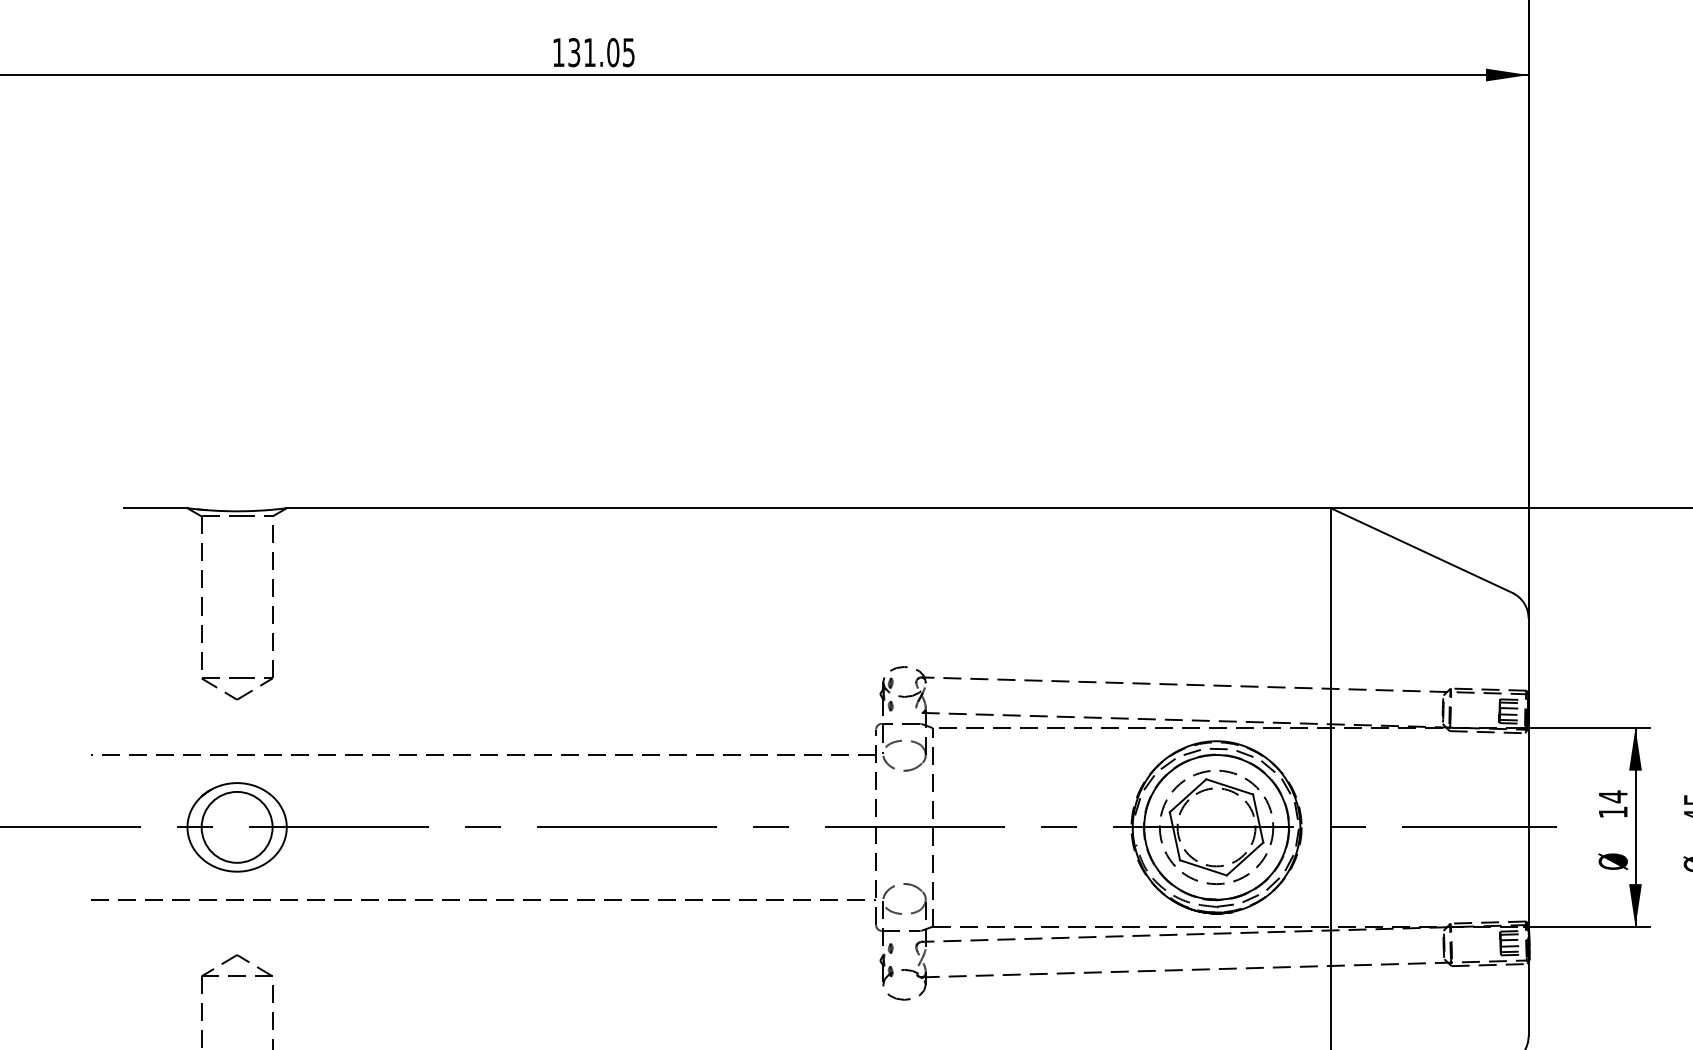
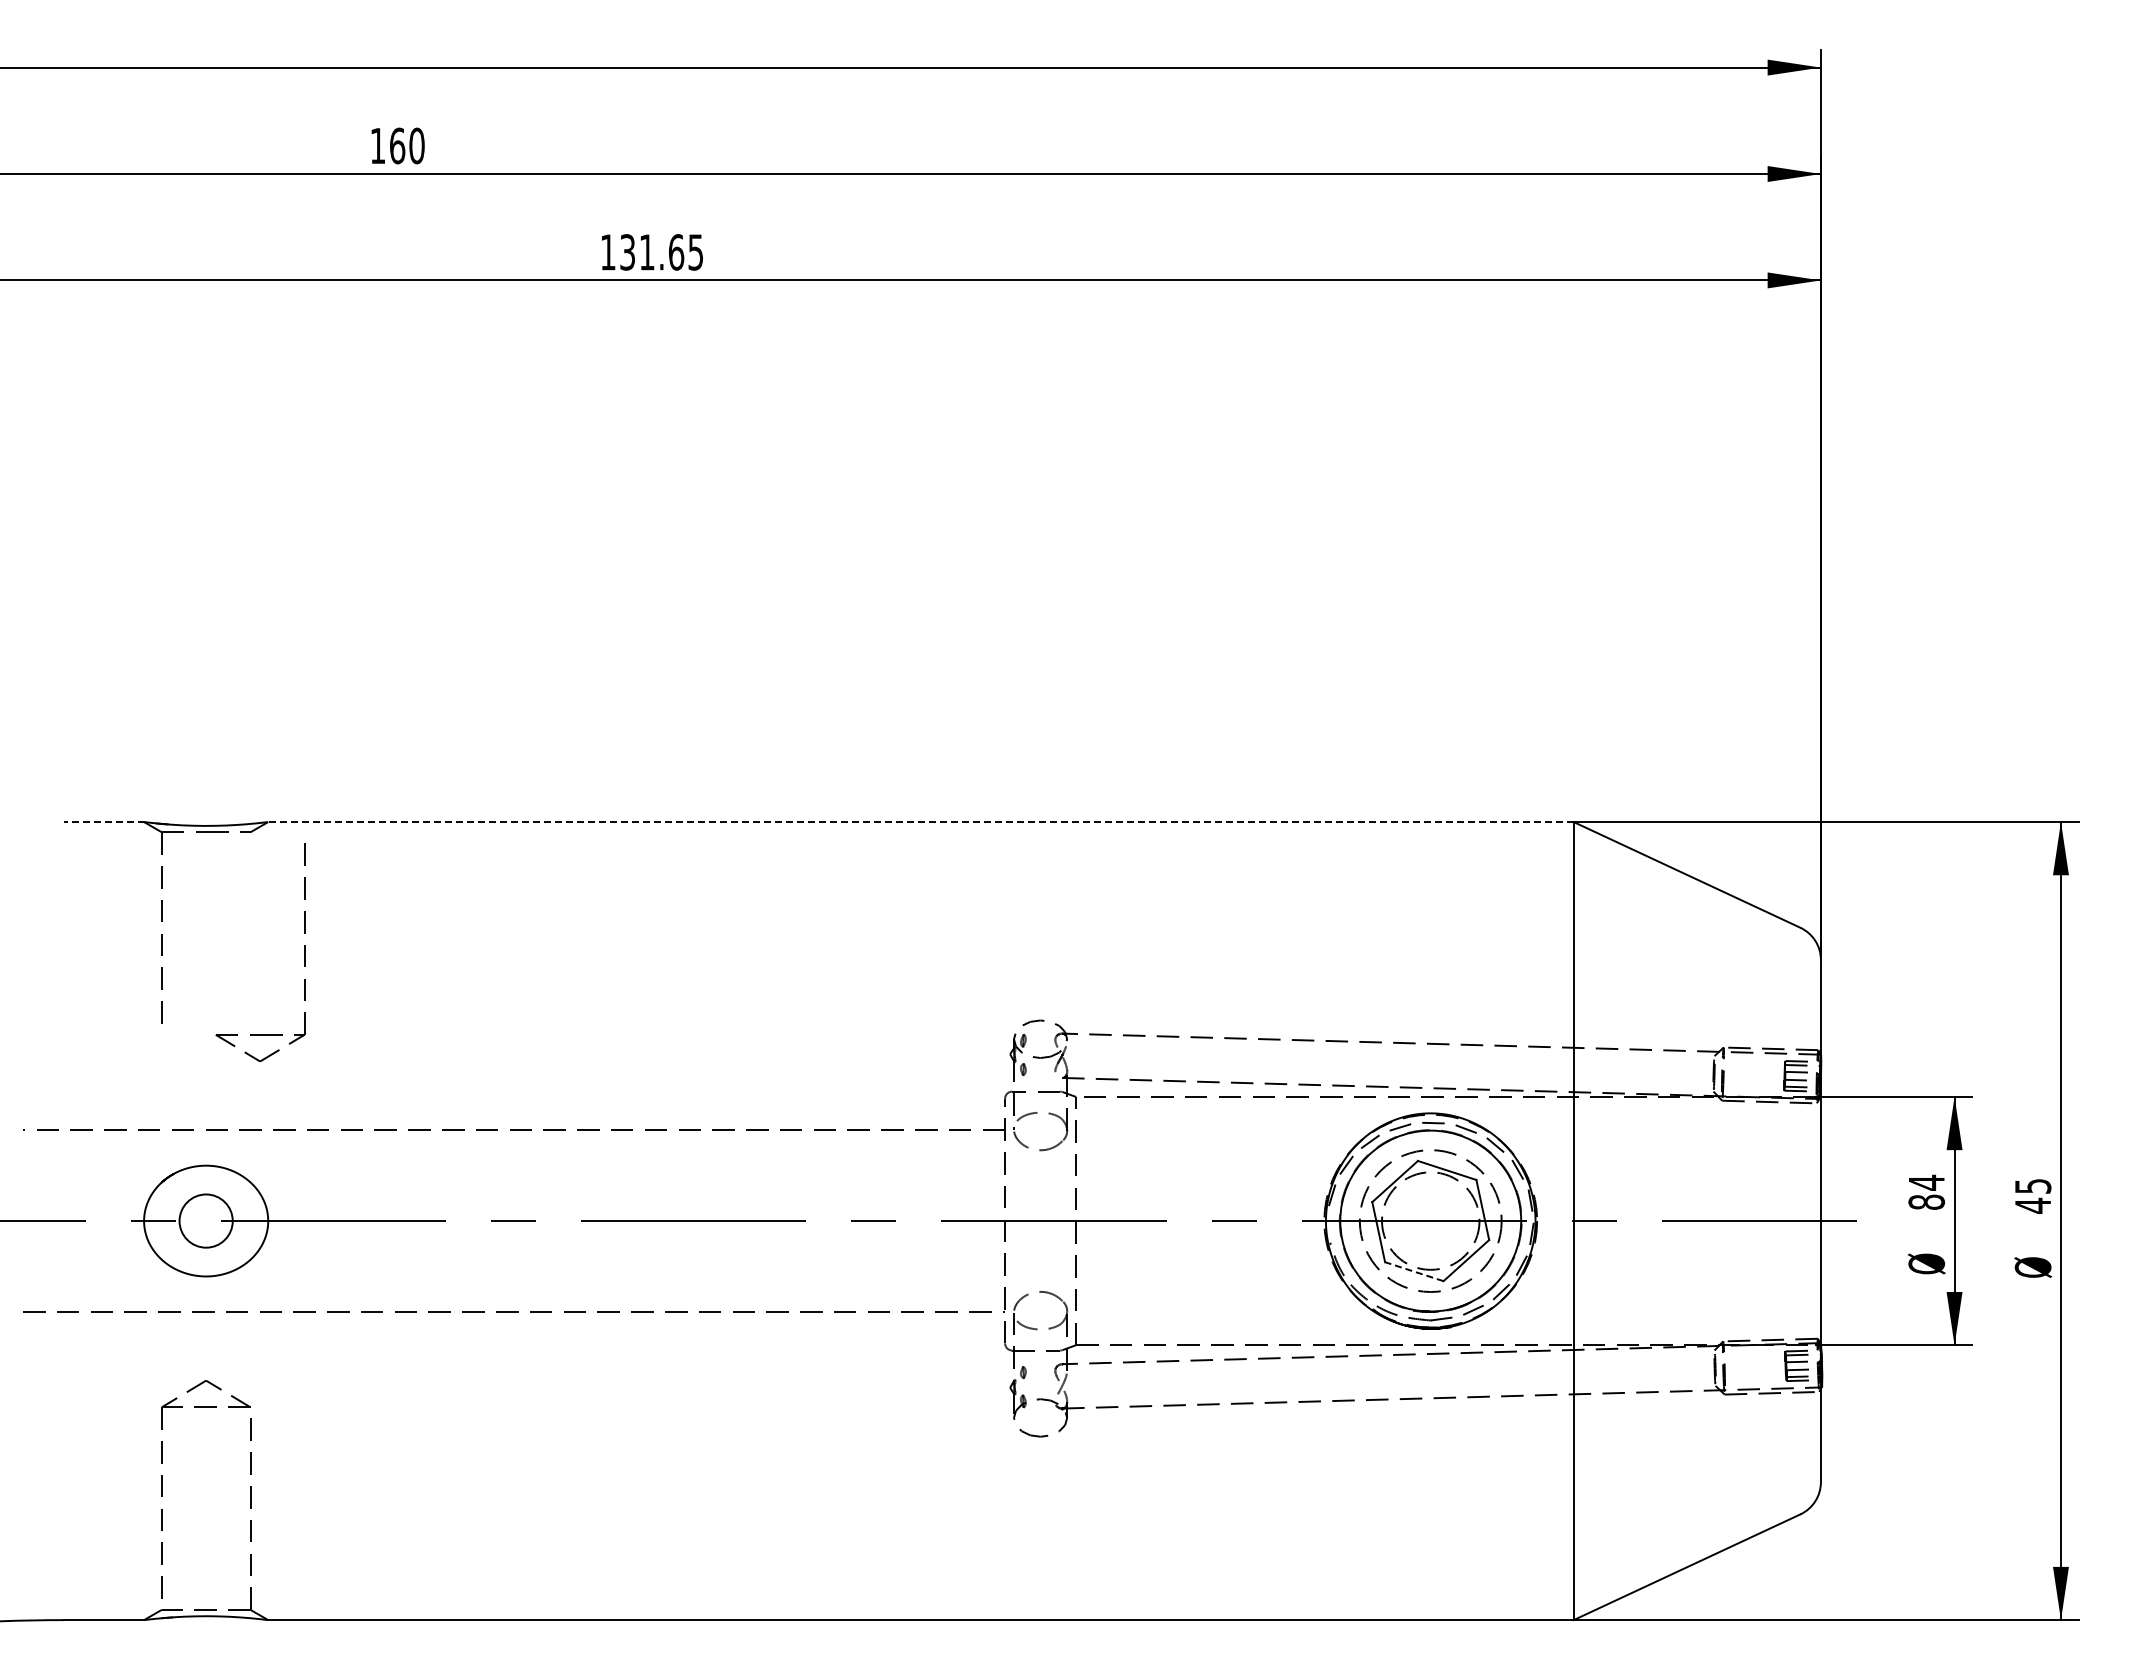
text: (613, 52) -> (676, 252), 131.05 -> 131.65
line: (155, 508) -> (104, 822), solid -> dashed
line: (808, 508) -> (920, 822), solid -> dashed
part: (272, 612) -> (304, 952), moved
text: (1613, 811) -> (1926, 1201), 14 -> 84
circle: (236, 826) -> (205, 1220), size x0.6
line: (1203, 867) -> (1414, 1271), solid -> dashed

